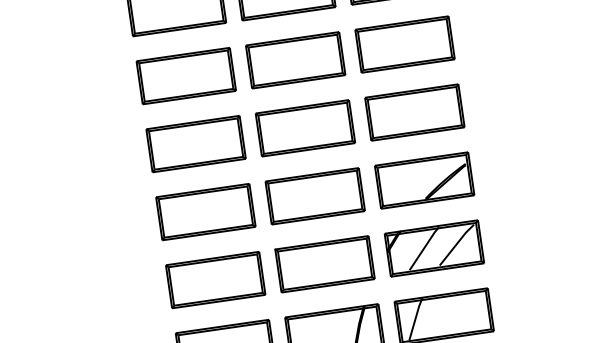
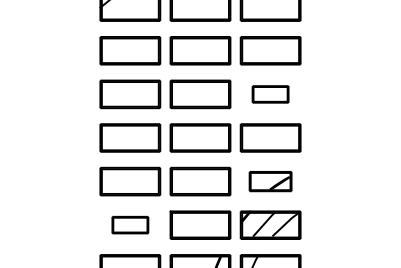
part: (404, 44) -> (270, 94), size x0.6
part: (424, 180) -> (270, 181), size x0.7
part: (215, 278) -> (130, 224), size x0.6

